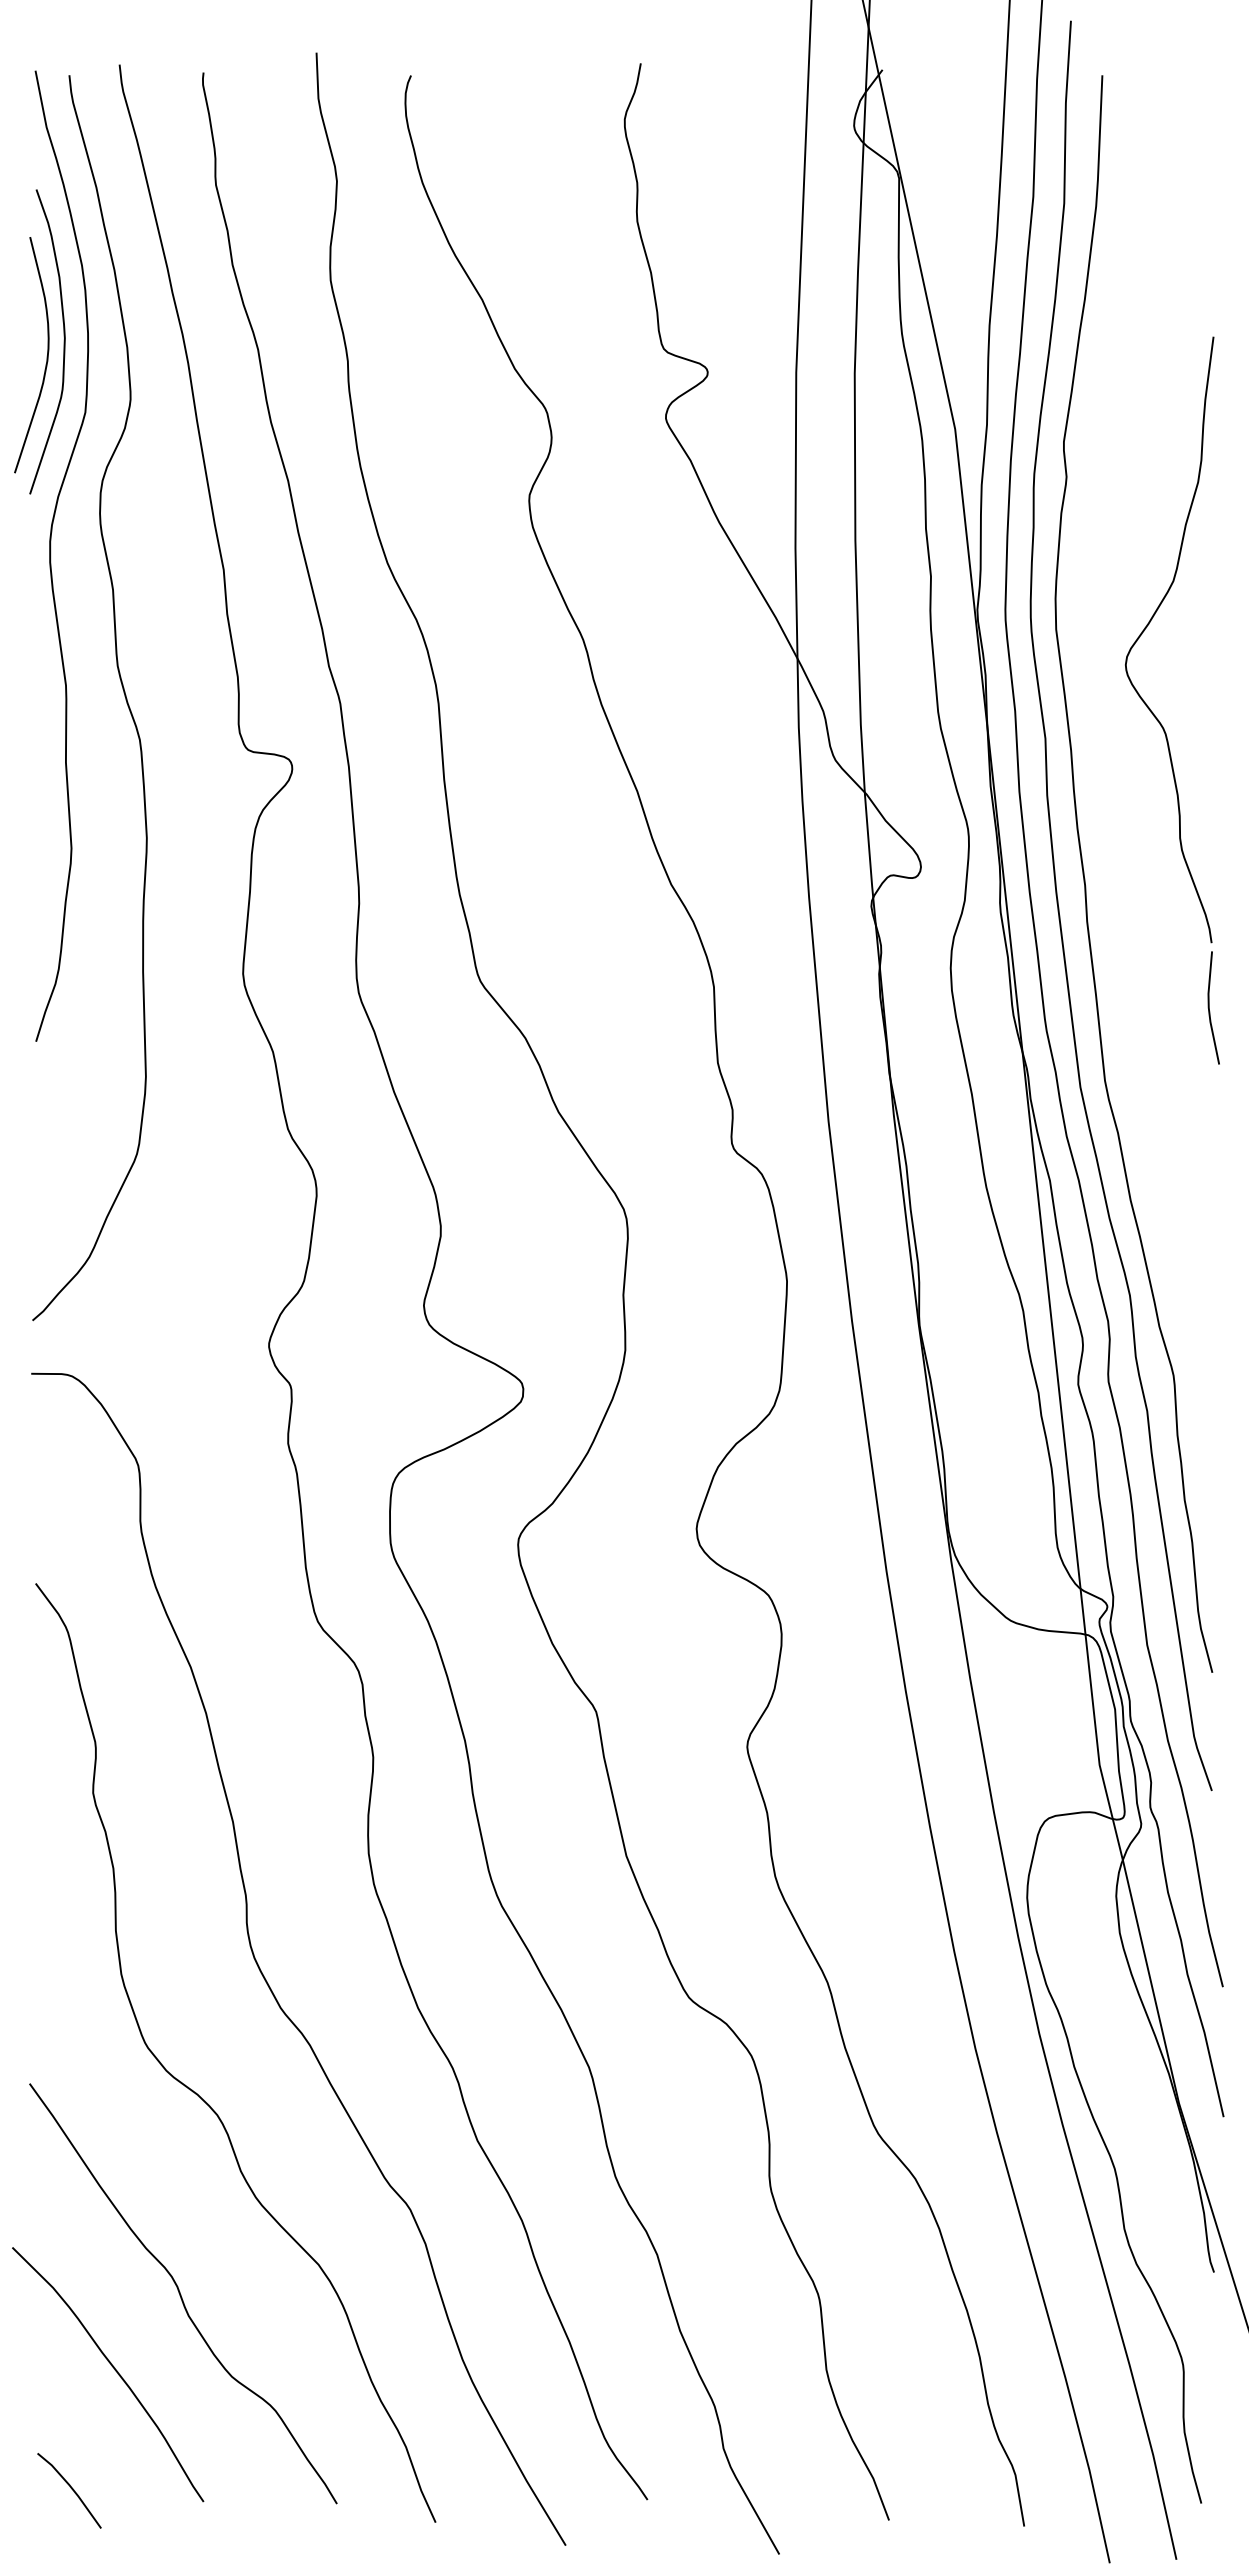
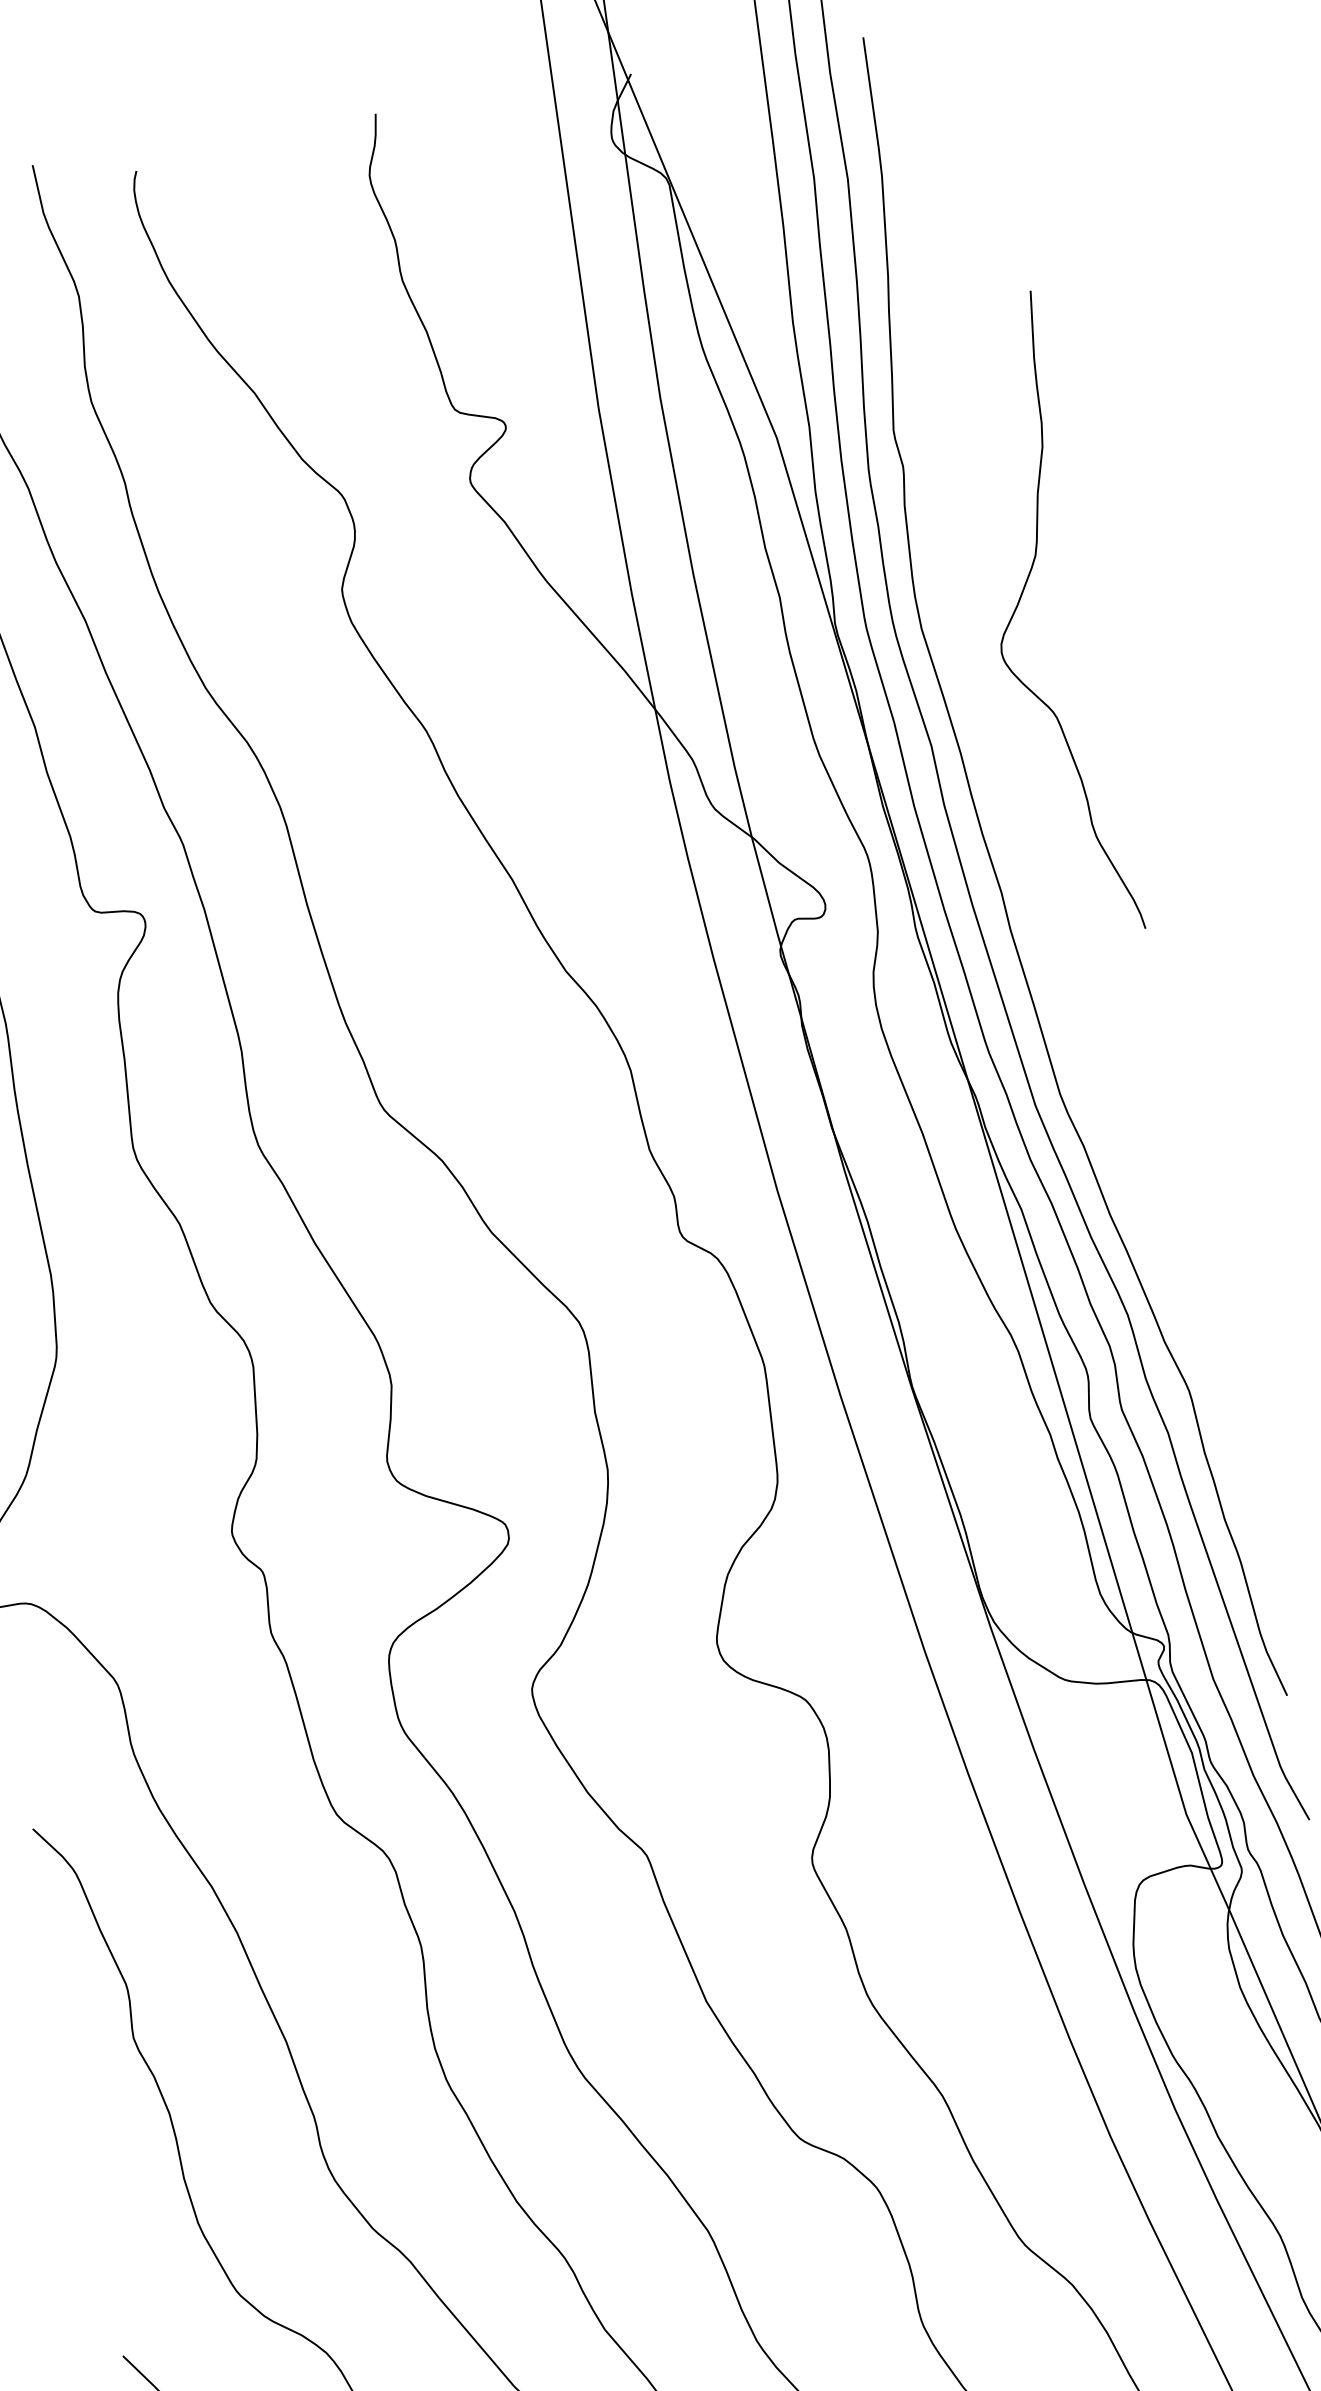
line: (1209, 1007) -> (1155, 996), removed

